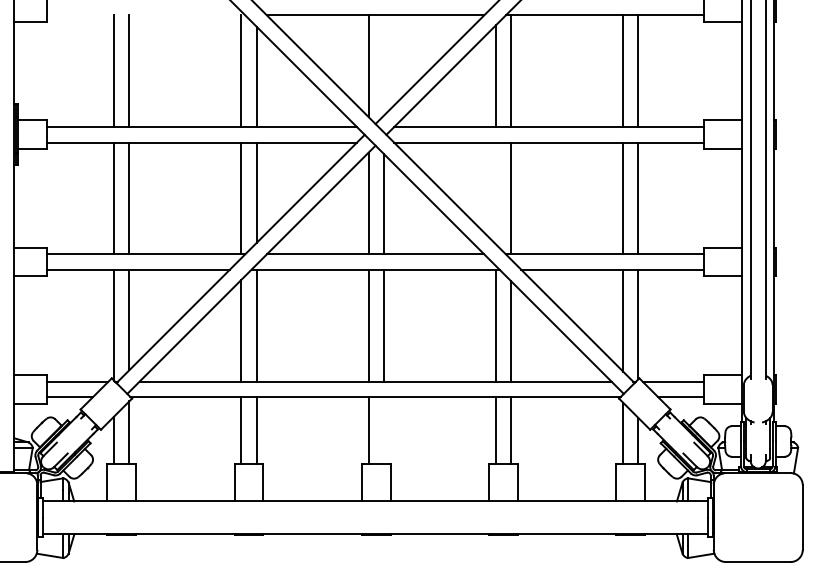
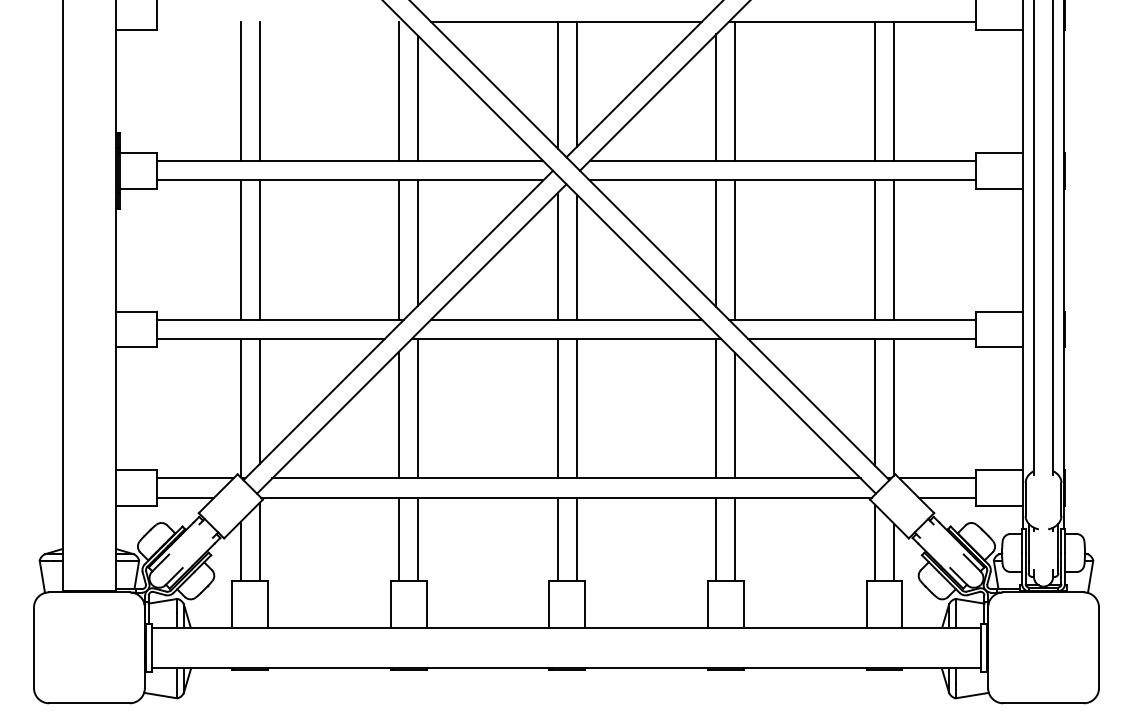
line: (383, 64) -> (576, 83), added
line: (495, 193) -> (716, 243), added
line: (383, 429) -> (576, 538), added

